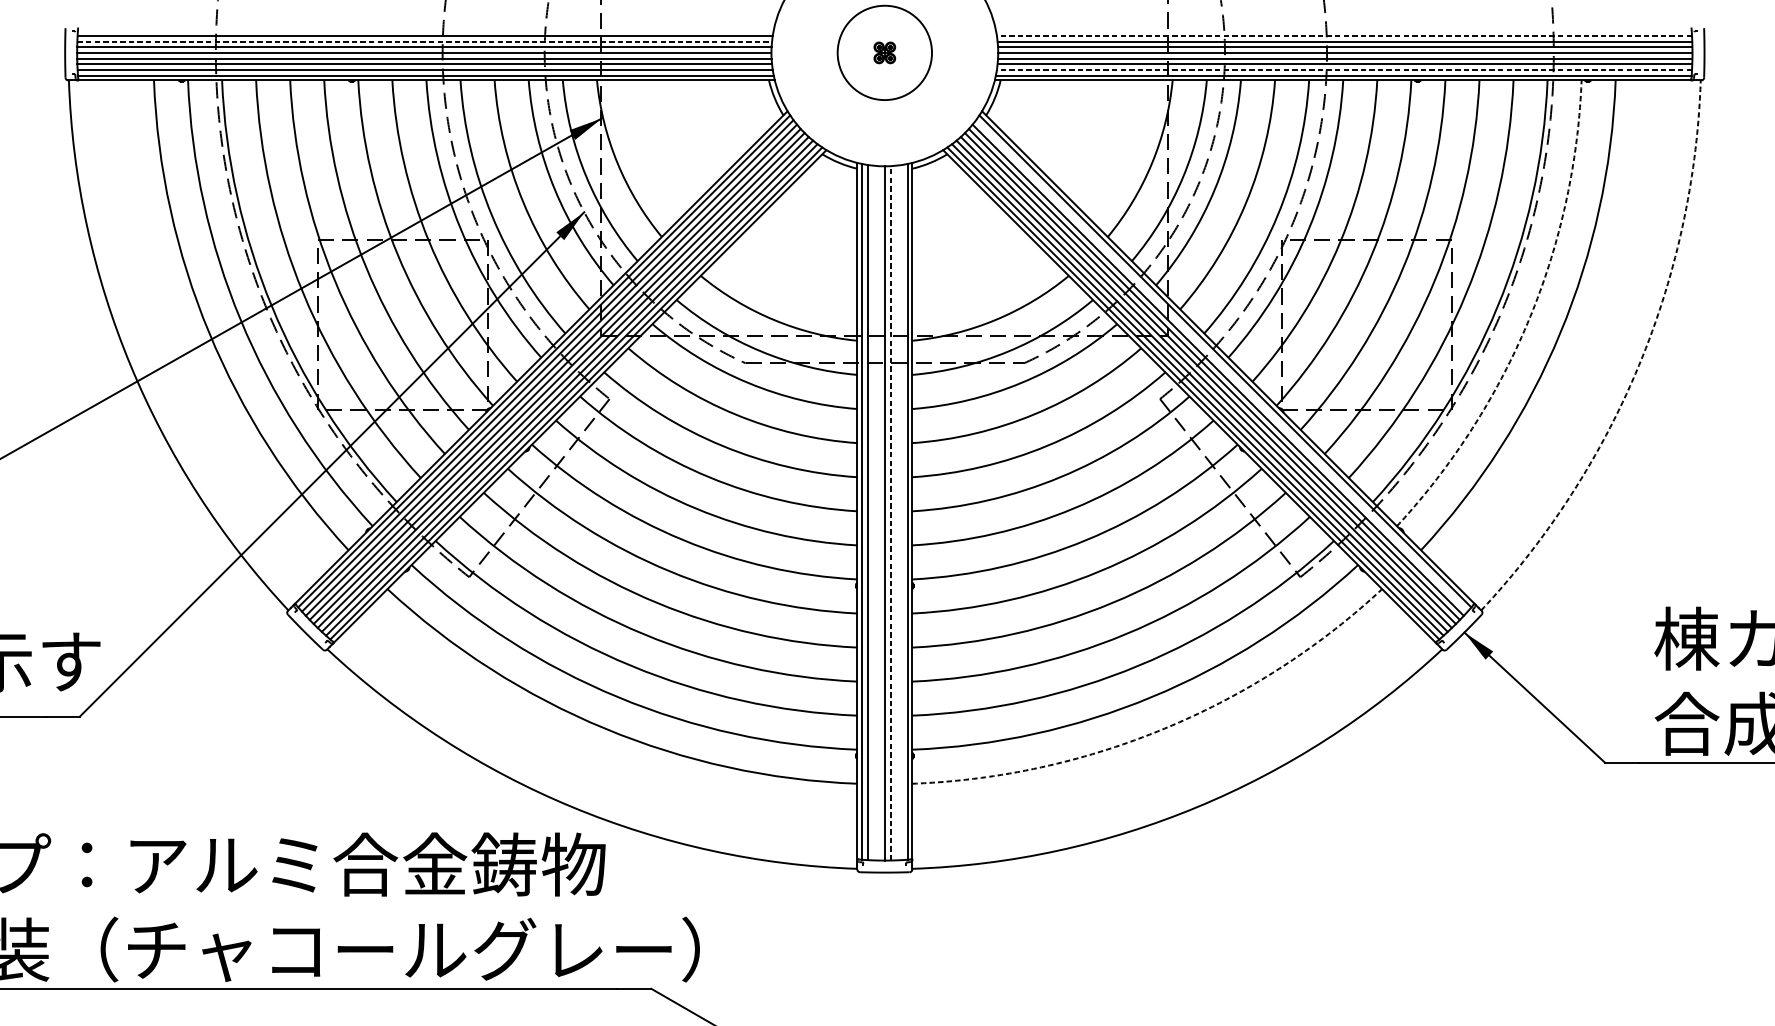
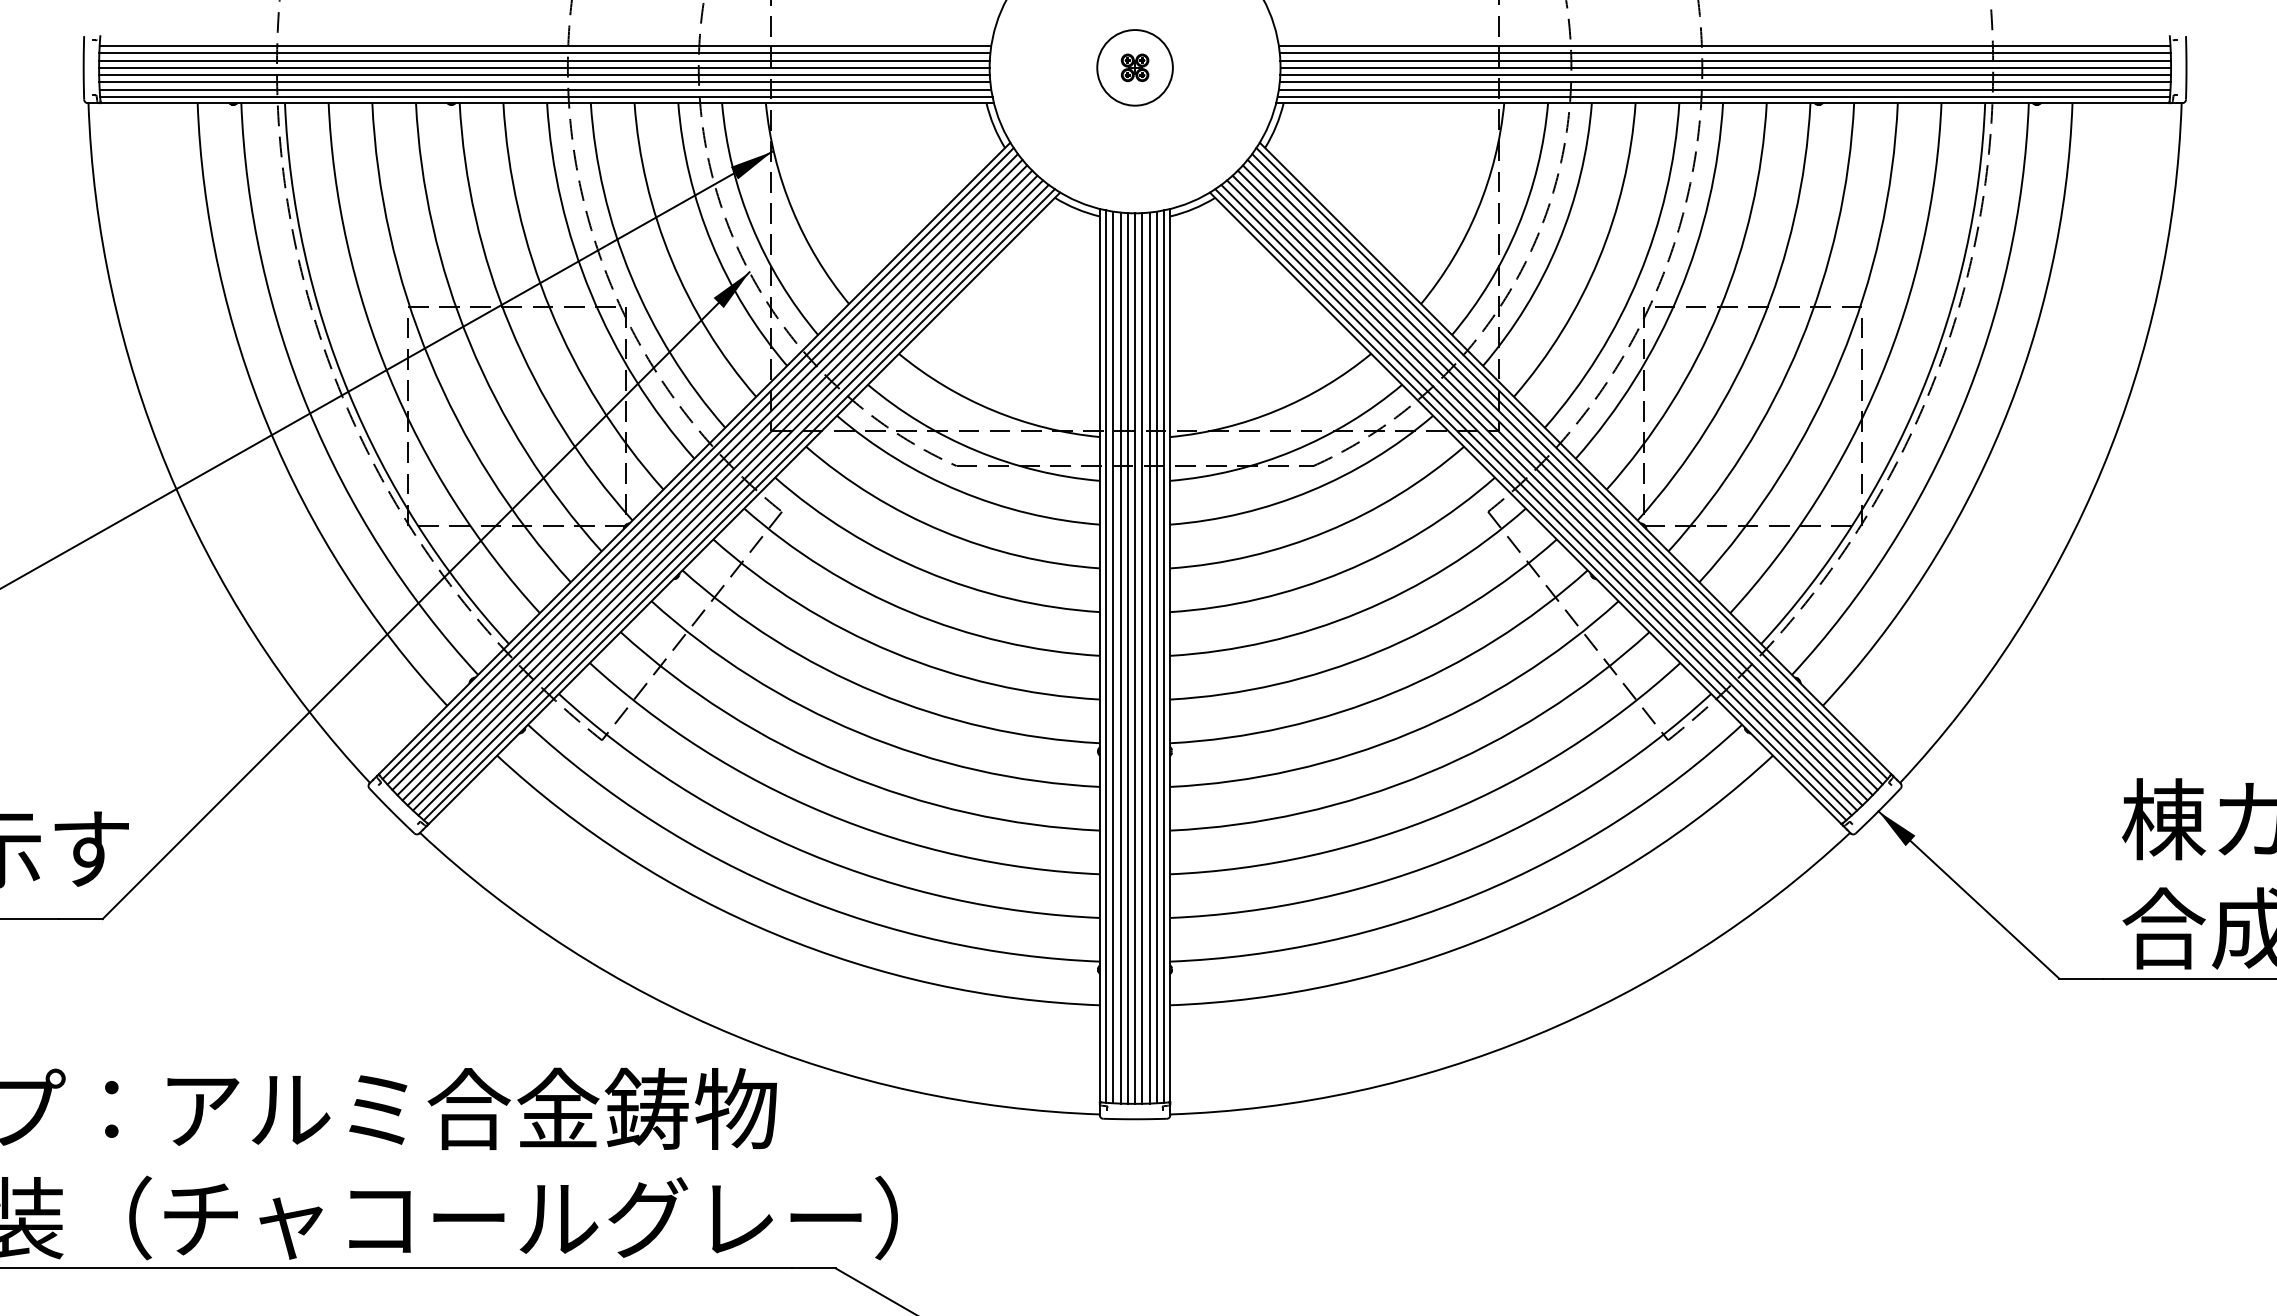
line: (1344, 36) -> (1724, 46), dashed -> solid
line: (424, 41) -> (544, 53), dashed -> solid
circle: (884, 52) -> (1134, 67), size x0.62
line: (1344, 69) -> (1724, 89), dashed -> solid
arc: (1529, 320) -> (1961, 410), dashed -> solid
arc: (1639, 365) -> (2102, 468), dashed -> solid
line: (1221, 366) -> (1567, 469), added
line: (873, 512) -> (1120, 657), added
line: (890, 512) -> (1142, 657), dashed -> solid
line: (896, 512) -> (1149, 657), added
line: (901, 512) -> (1156, 657), added
line: (878, 513) -> (1127, 658), added
arc: (1165, 728) -> (1494, 934), dashed -> solid

